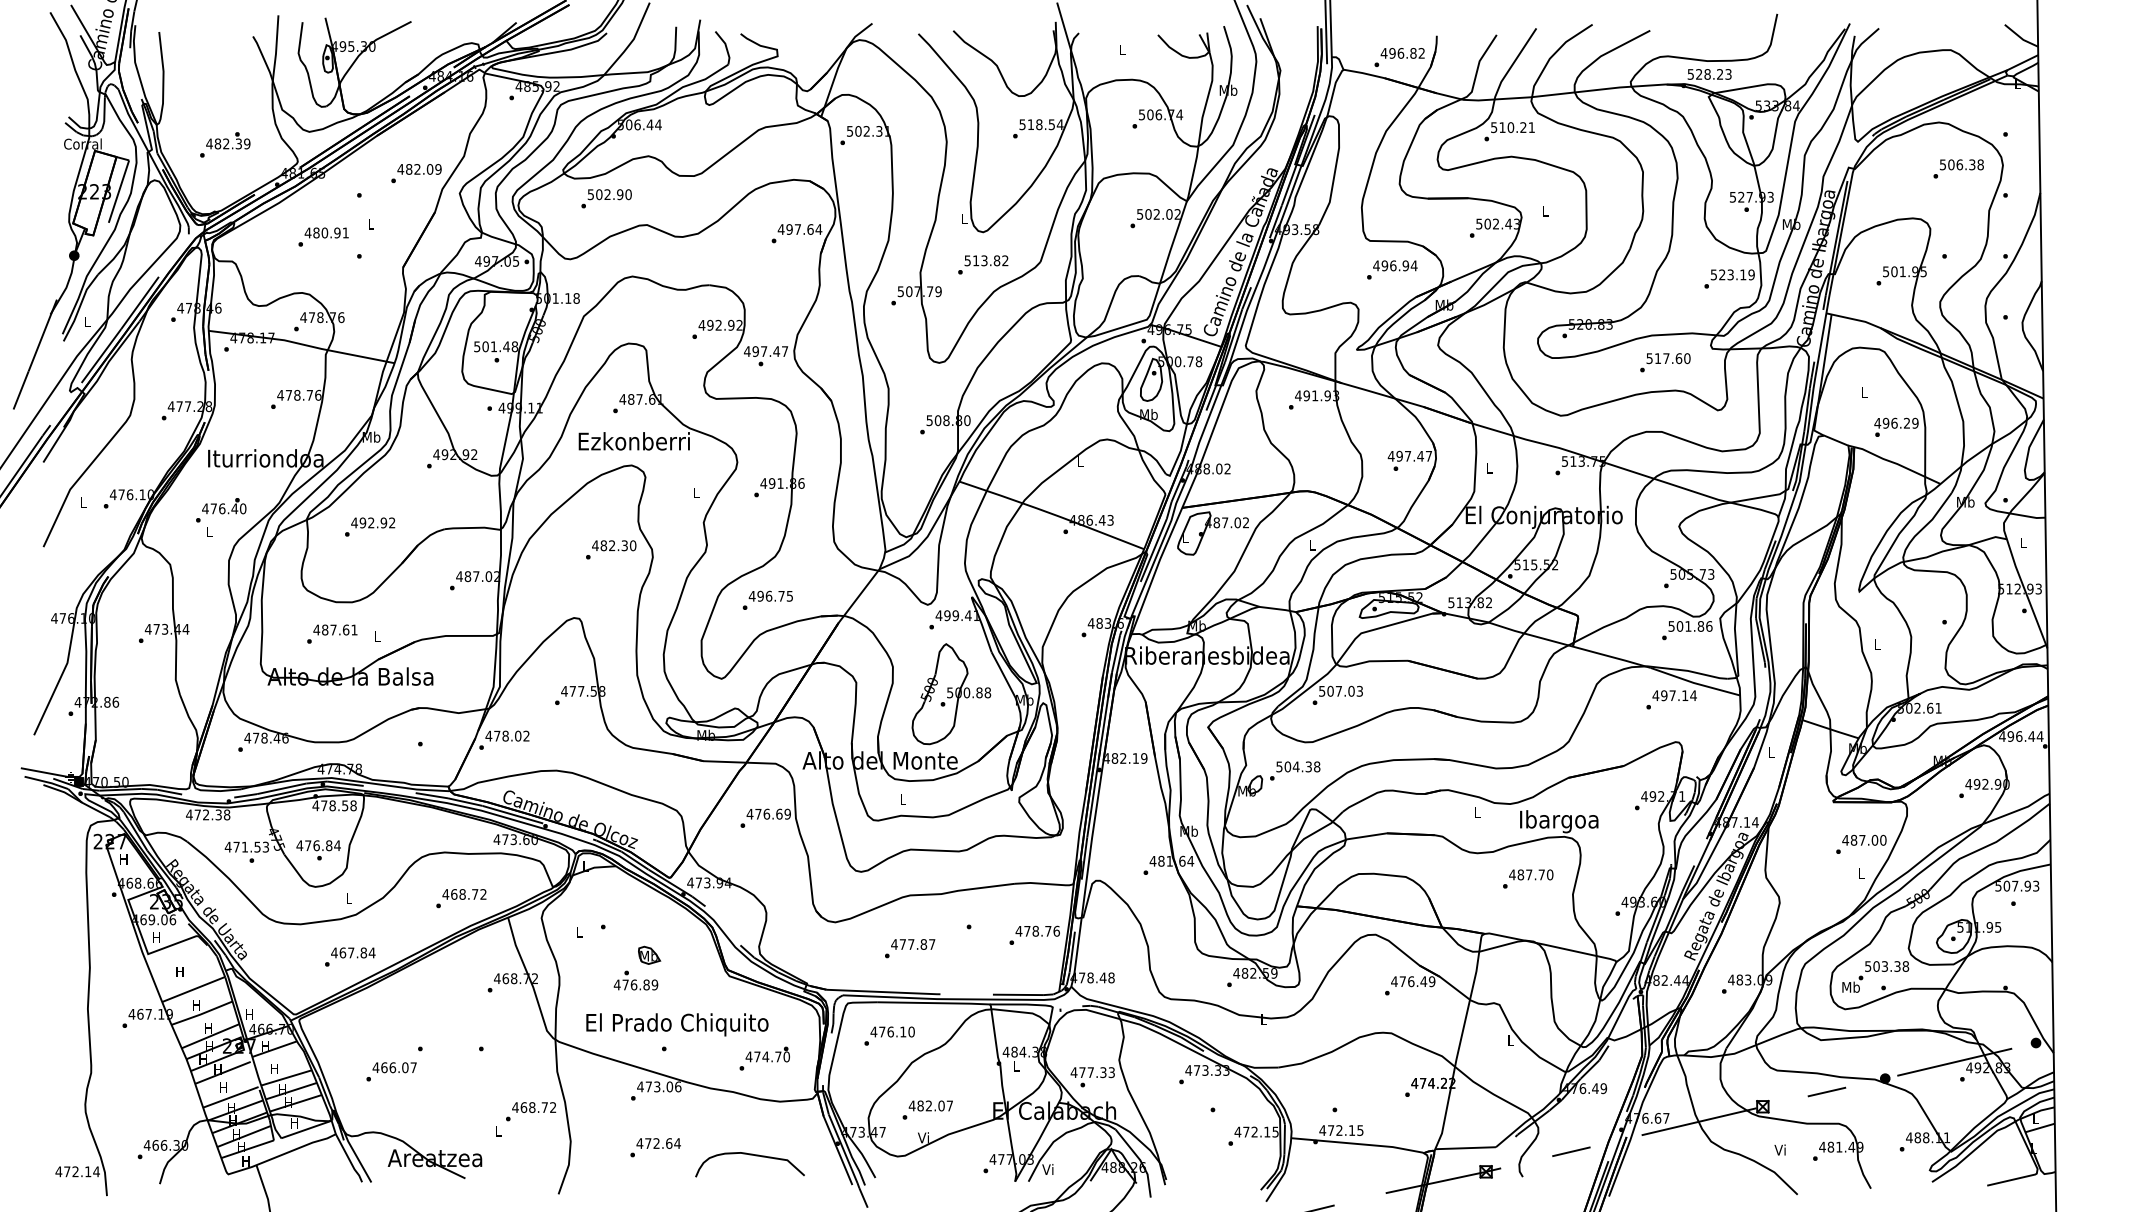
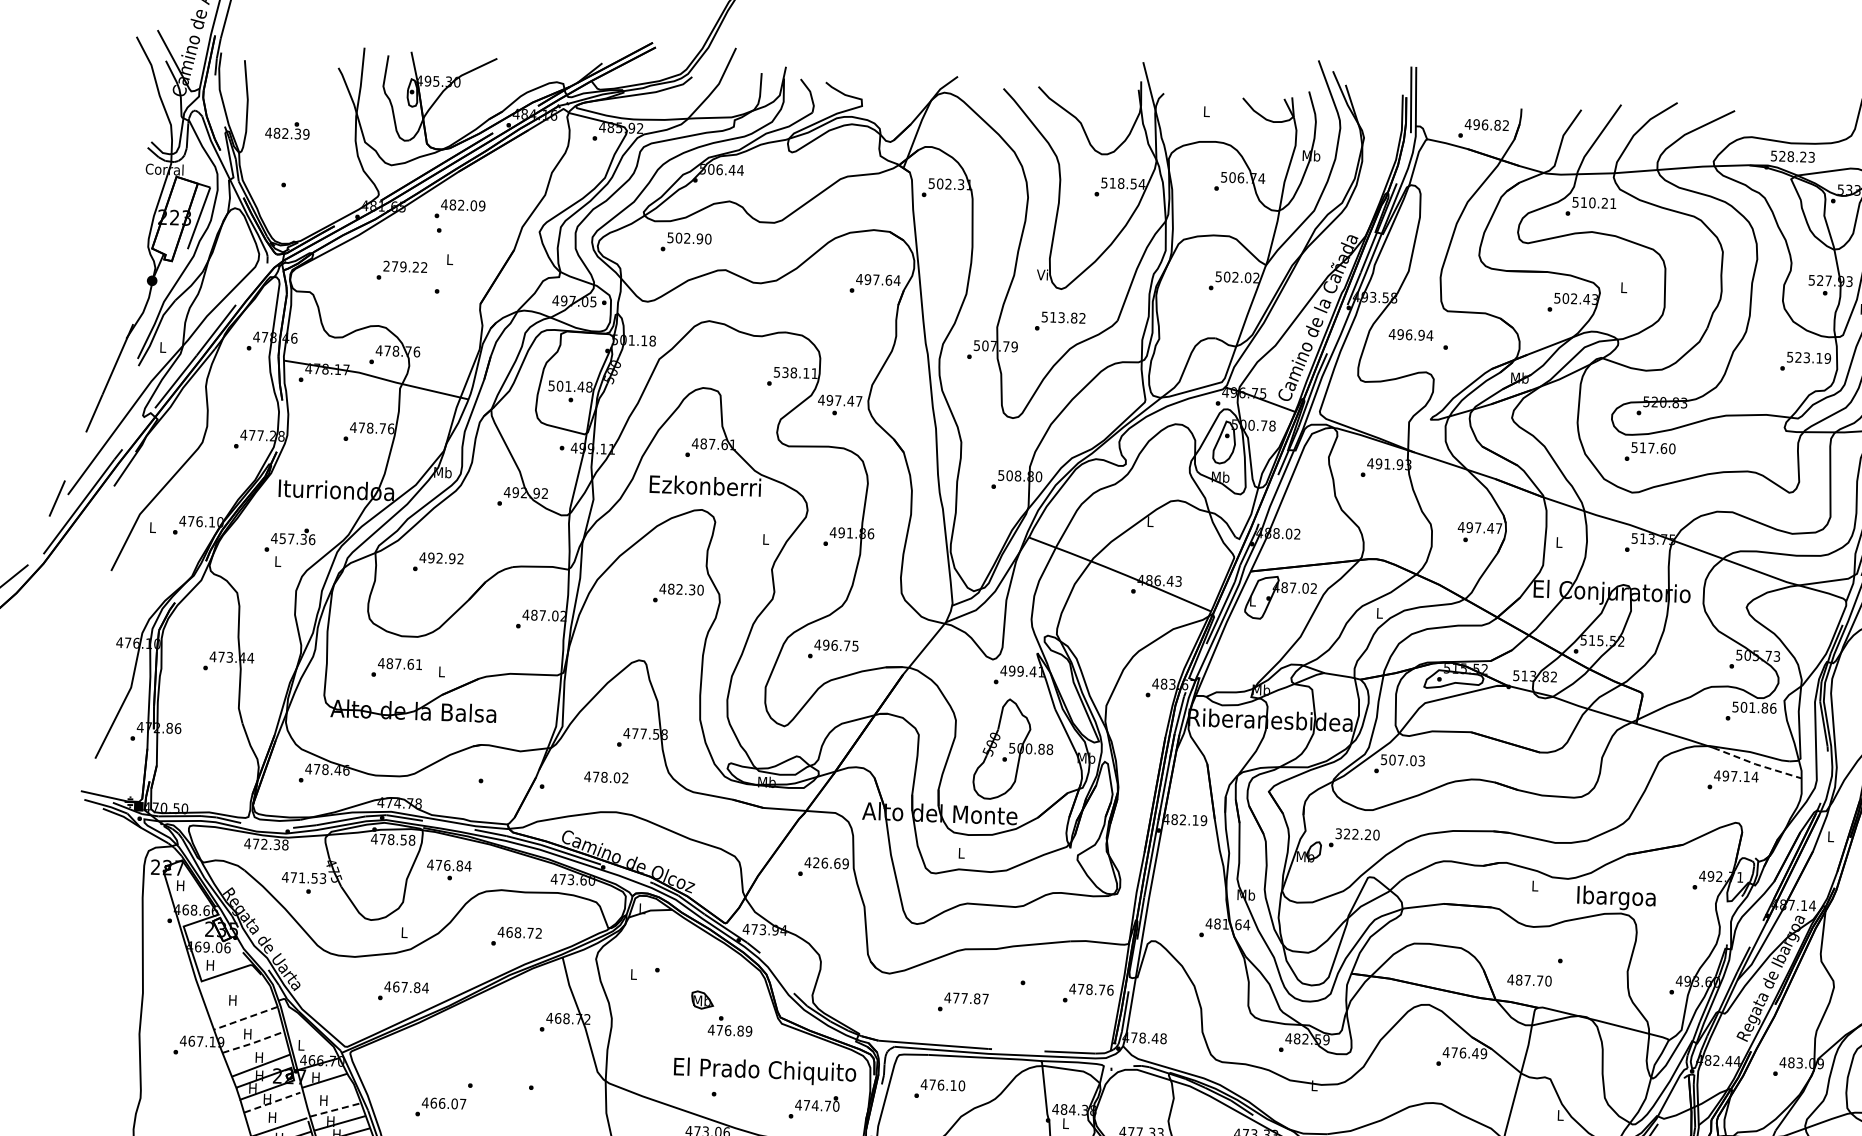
text: (228, 140) -> (287, 130), moved
text: (416, 173) -> (460, 209), moved
text: (963, 218) -> (1042, 274), L -> Vi
text: (326, 232) -> (405, 266), 480.91 -> 279.22
text: (1395, 265) -> (1411, 334), moved
text: (720, 324) -> (795, 372), 492.92 -> 538.11
text: (1665, 362) -> (1650, 451), moved
text: (228, 508) -> (297, 538), 476.40 -> 457.36
line: (1694, 683) -> (1756, 764), solid -> dashed
text: (507, 735) -> (606, 776), moved
text: (1298, 766) -> (1357, 834), 504.38 -> 322.20
text: (758, 813) -> (816, 862), 476.69 -> 426.69
text: (318, 850) -> (448, 870), moved
text: (1531, 874) -> (1529, 980), moved
text: (635, 980) -> (729, 1026), moved
line: (193, 989) -> (245, 1018), solid -> dashed
line: (202, 1013) -> (253, 1042), solid -> dashed
text: (249, 1014) -> (300, 1045), H -> L
text: (677, 1024) -> (765, 1071), moved
line: (222, 1072) -> (271, 1102), solid -> dashed
line: (287, 1077) -> (336, 1109), solid -> dashed

